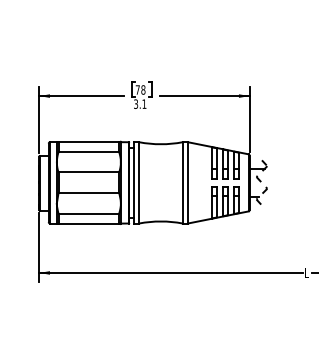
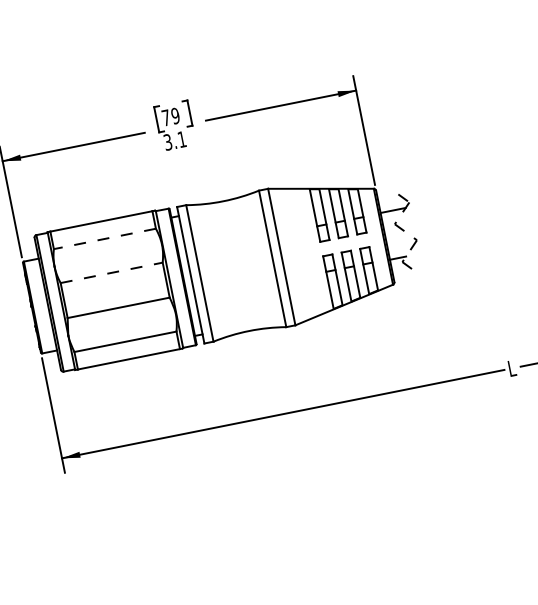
text: (143, 89) -> (175, 115), 78 -> 79
line: (88, 152) -> (104, 239), solid -> dashed
line: (89, 172) -> (112, 272), solid -> dashed

